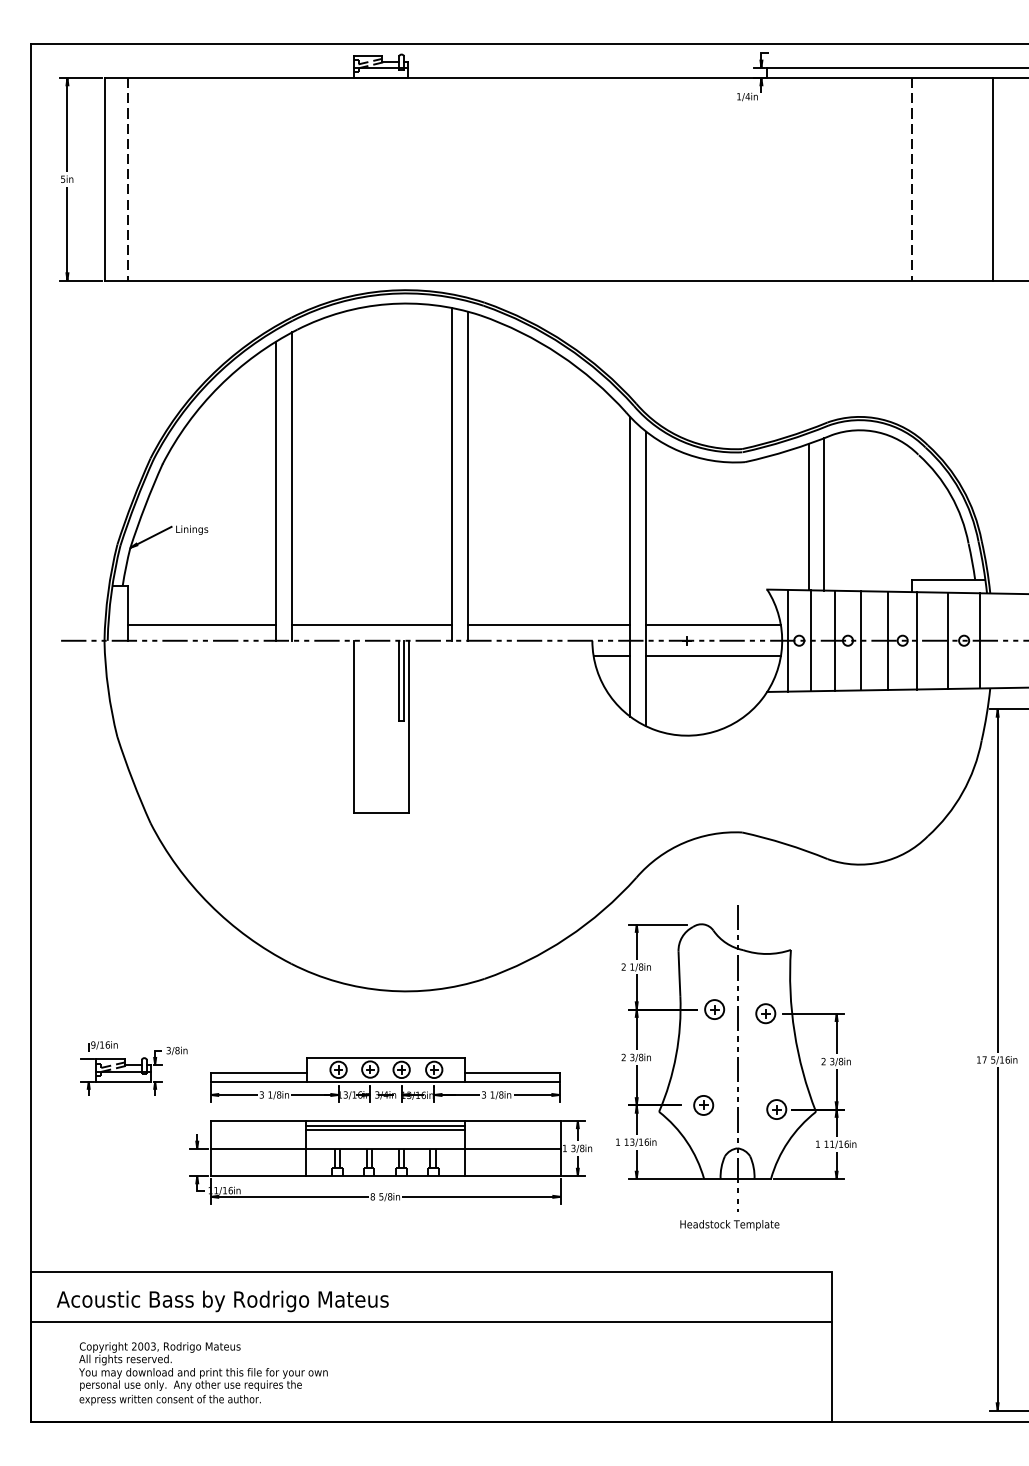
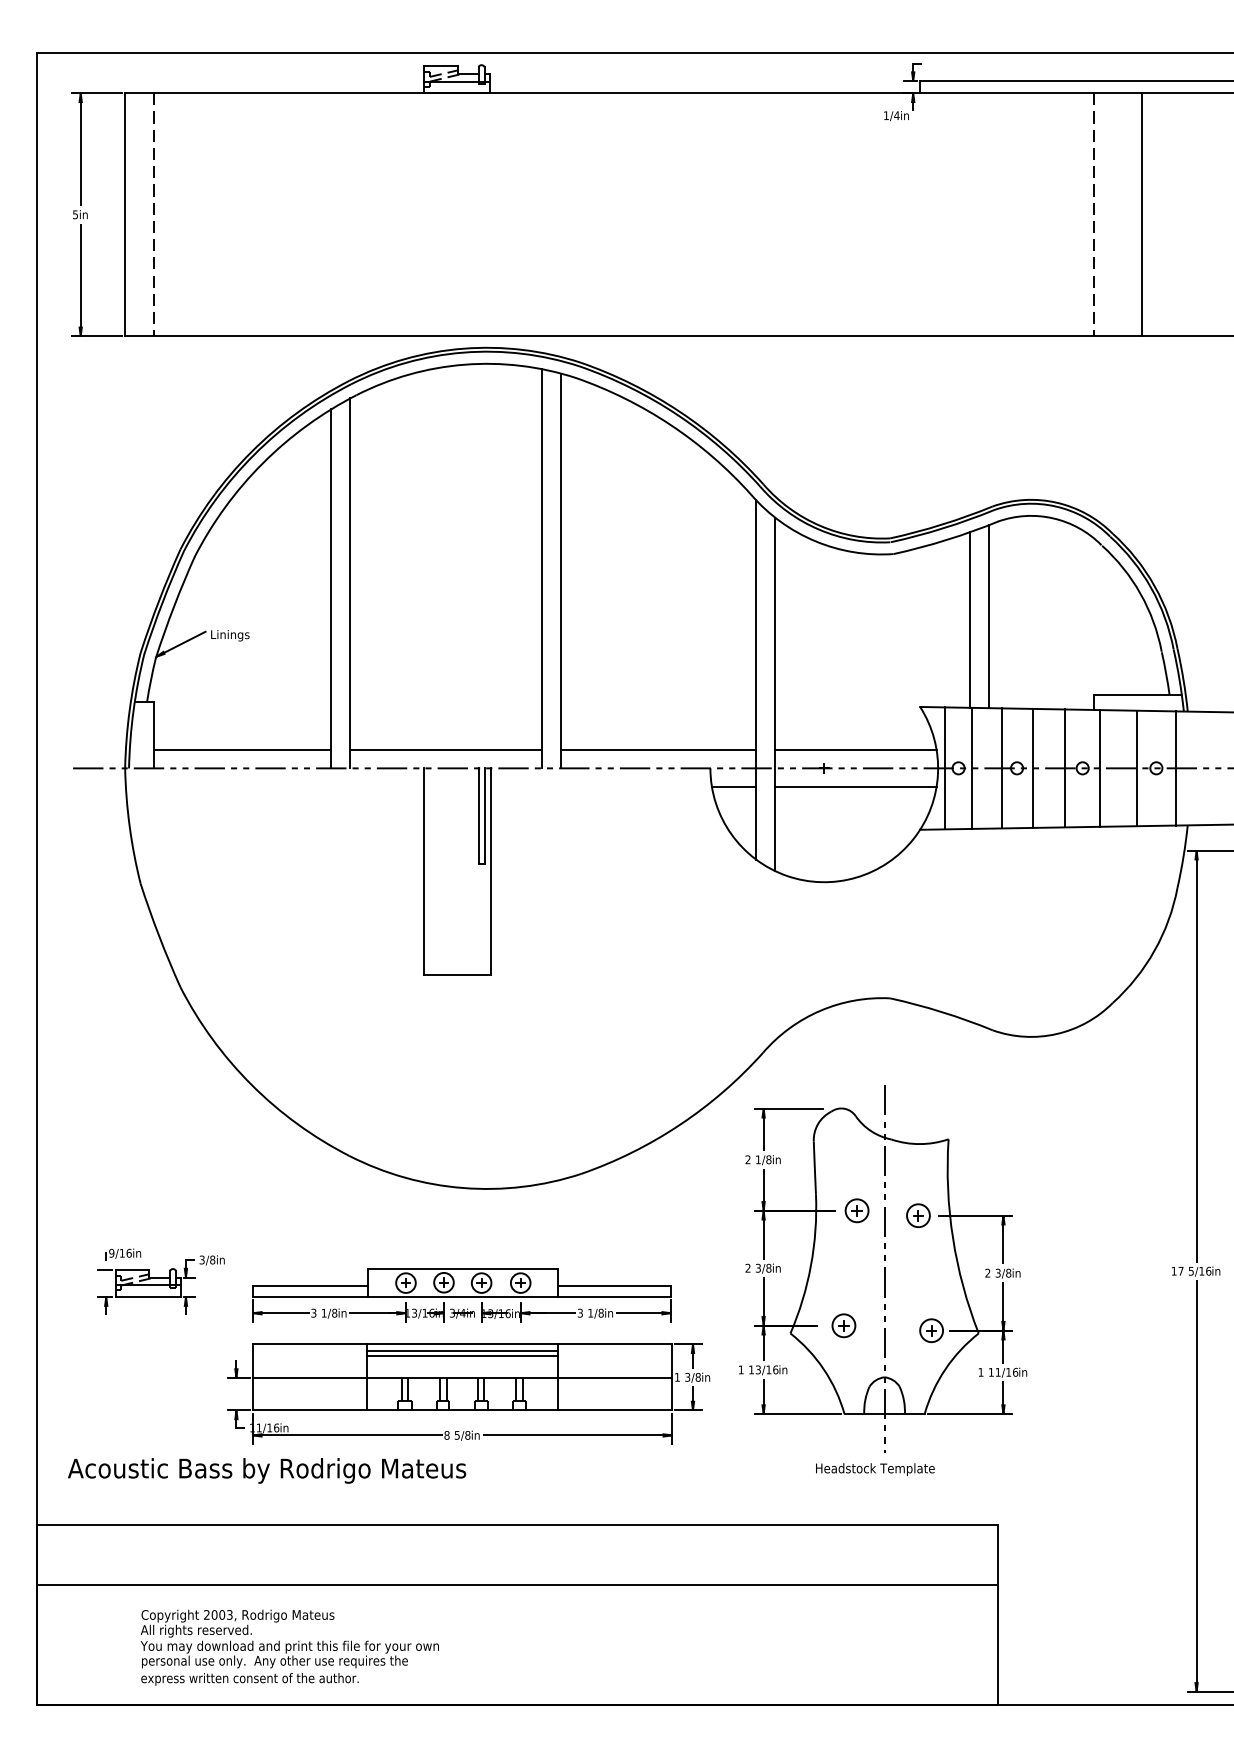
line: (992, 179) -> (1141, 214), moved
text: (223, 1301) -> (267, 1470), moved
text: (203, 1373) -> (289, 1647), moved

